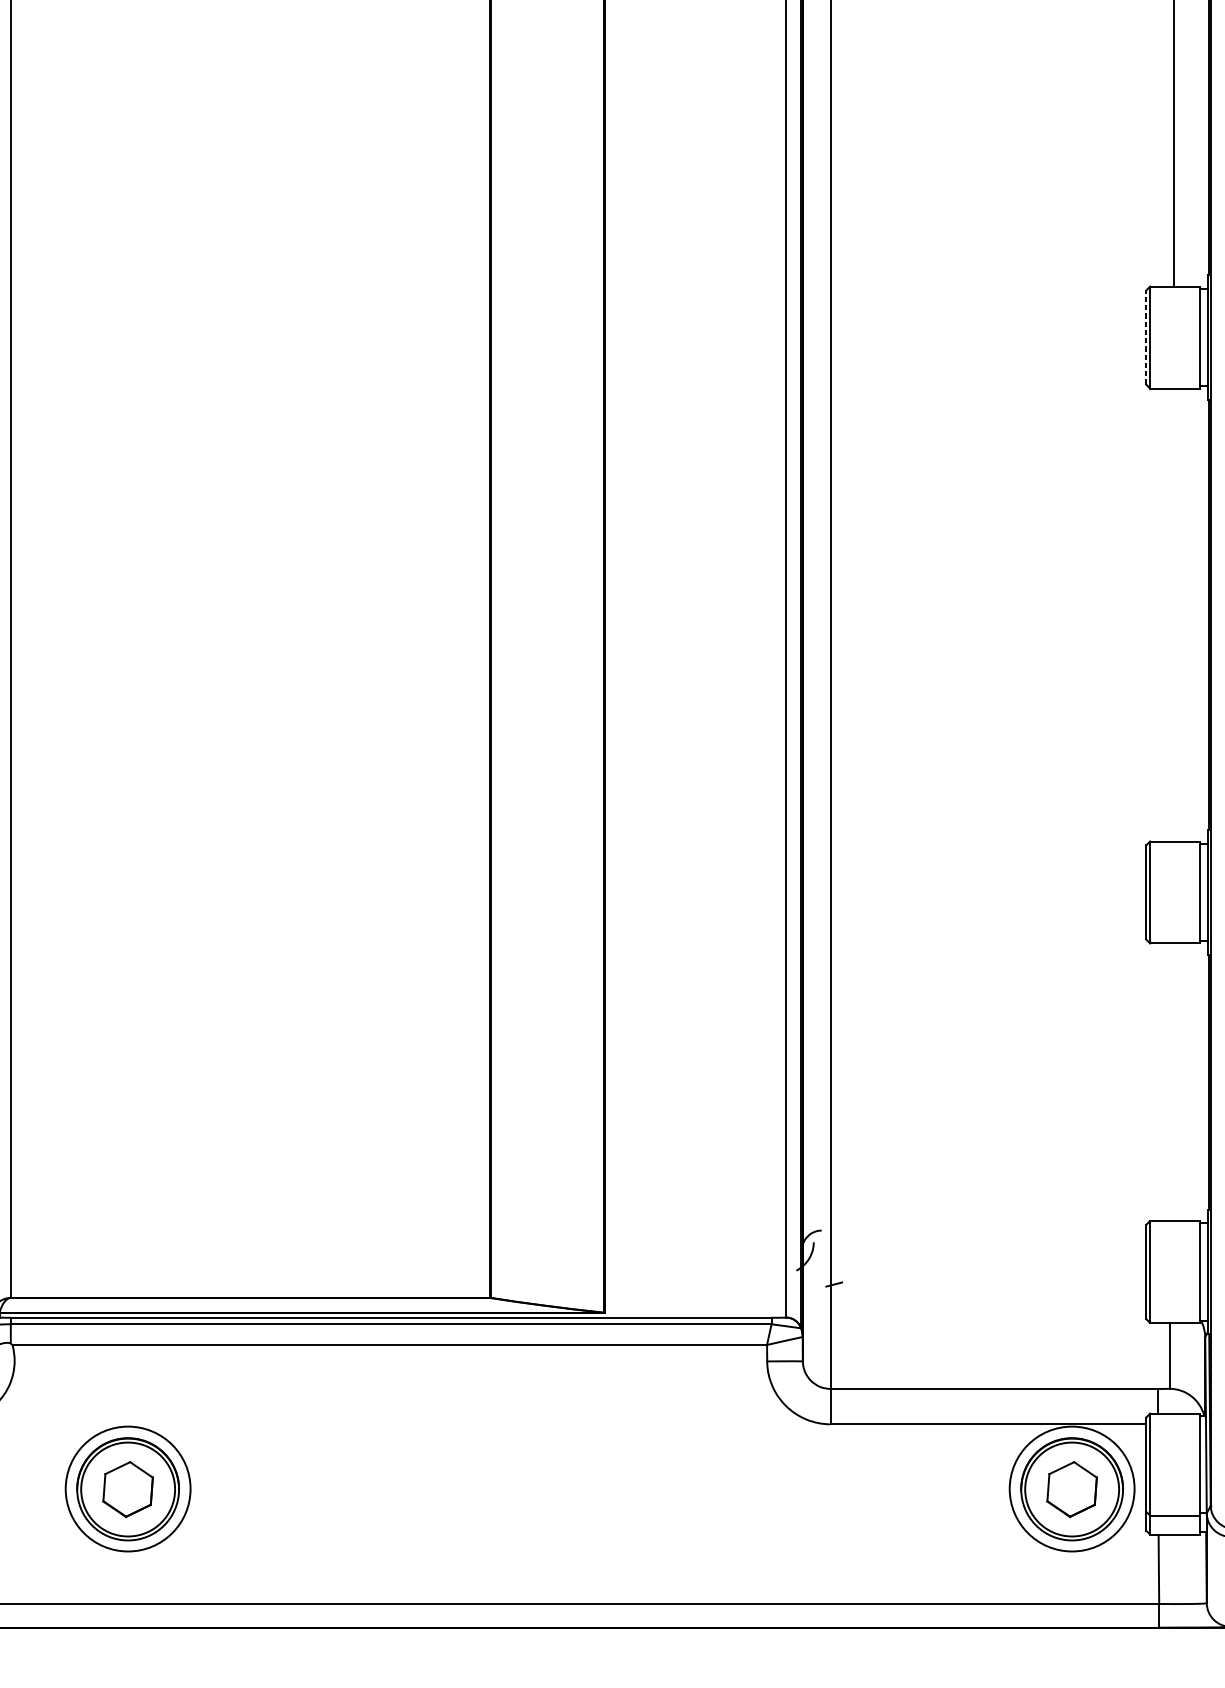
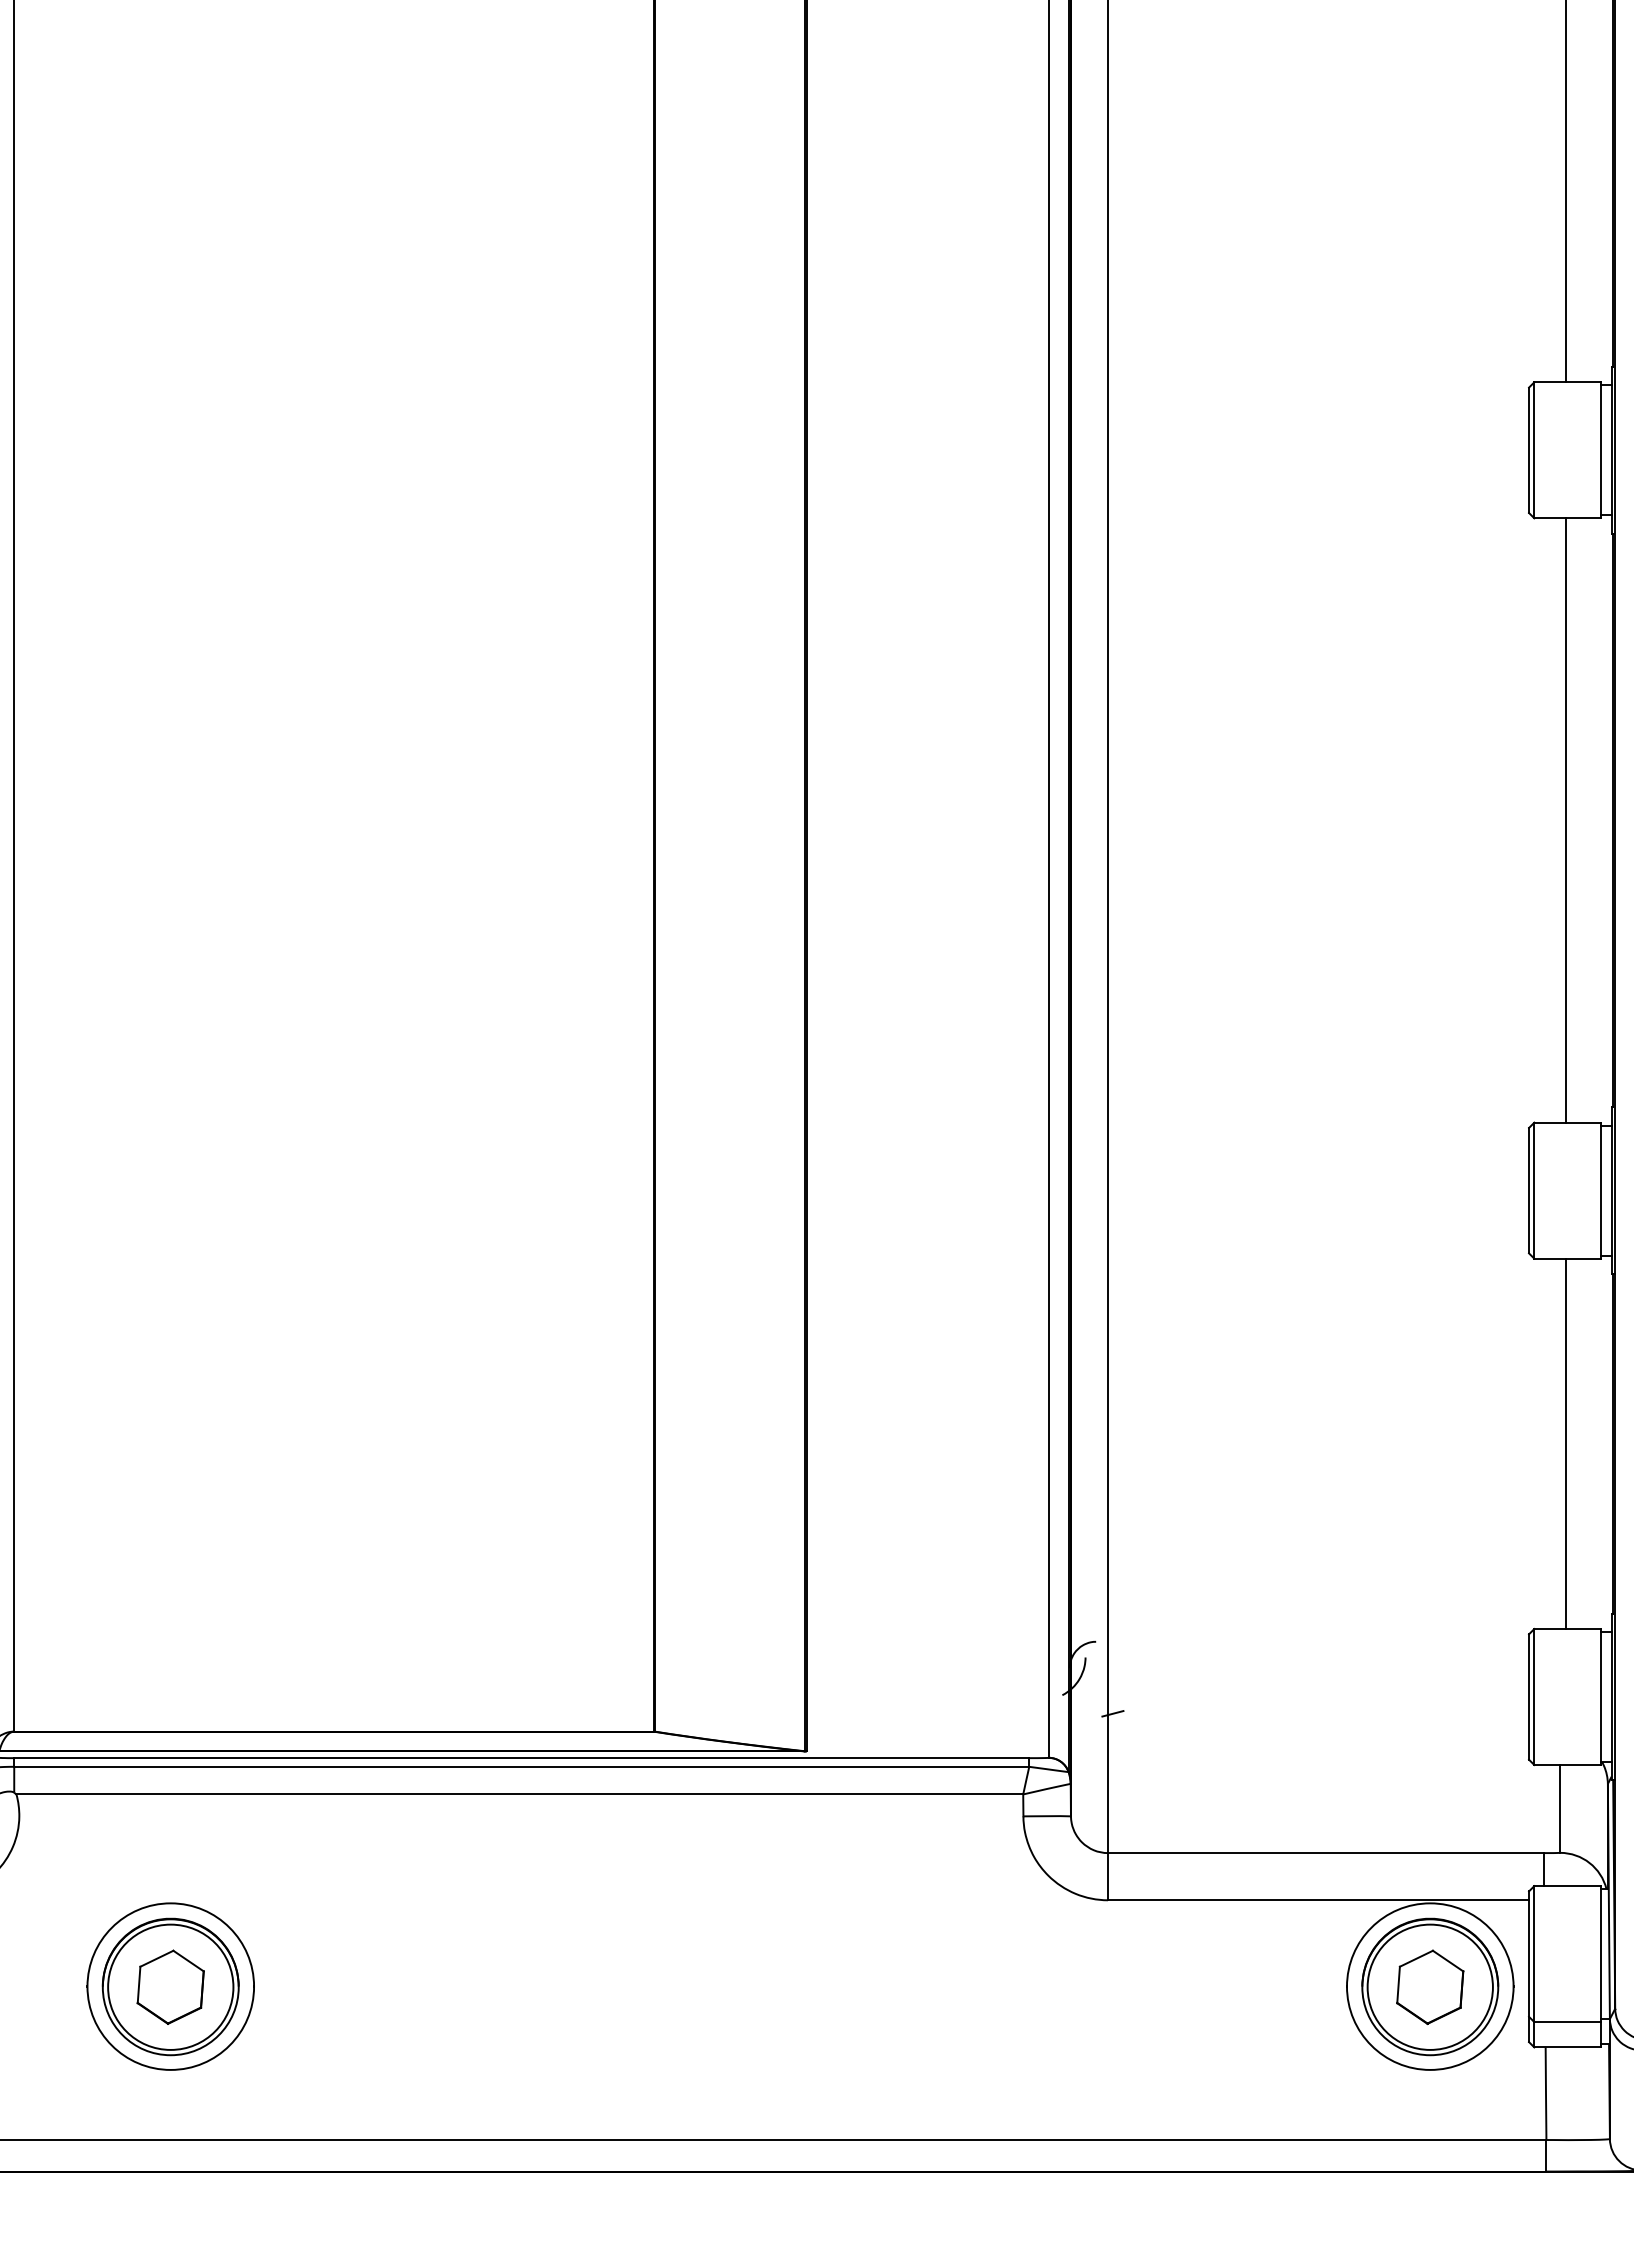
line: (1146, 337) -> (1529, 450), dashed -> solid
line: (1173, 615) -> (1565, 820), added
line: (1173, 1081) -> (1565, 1443), added

